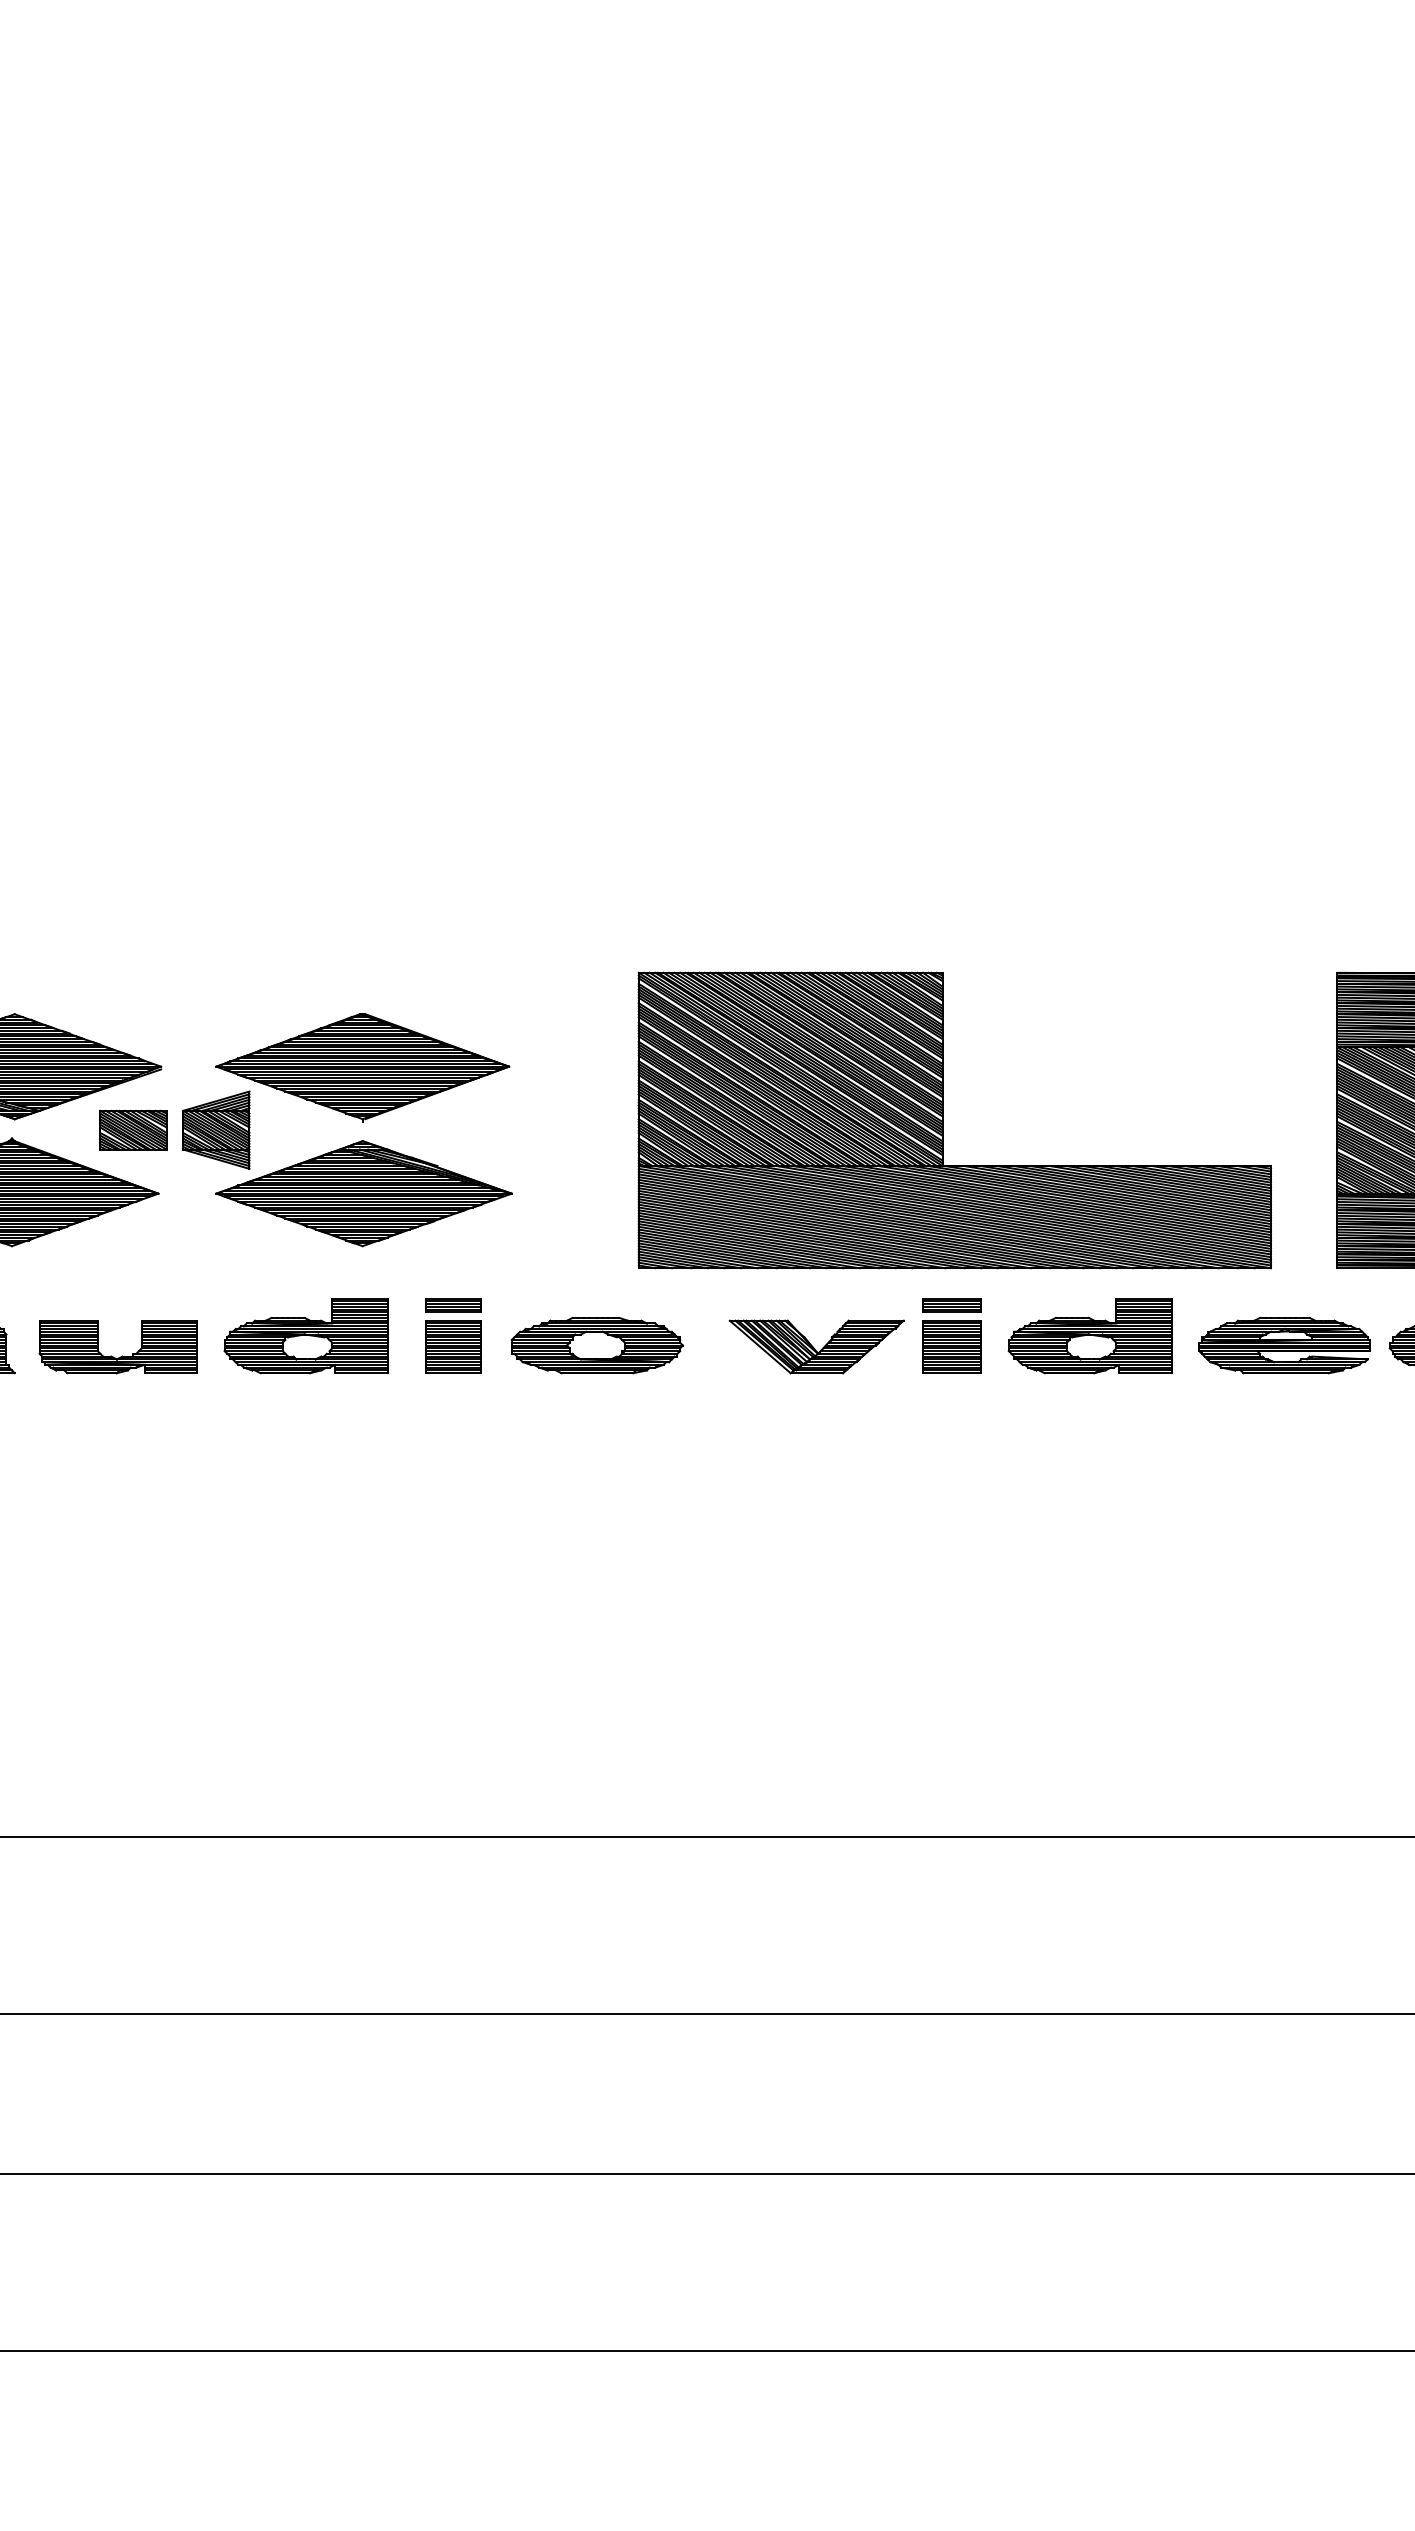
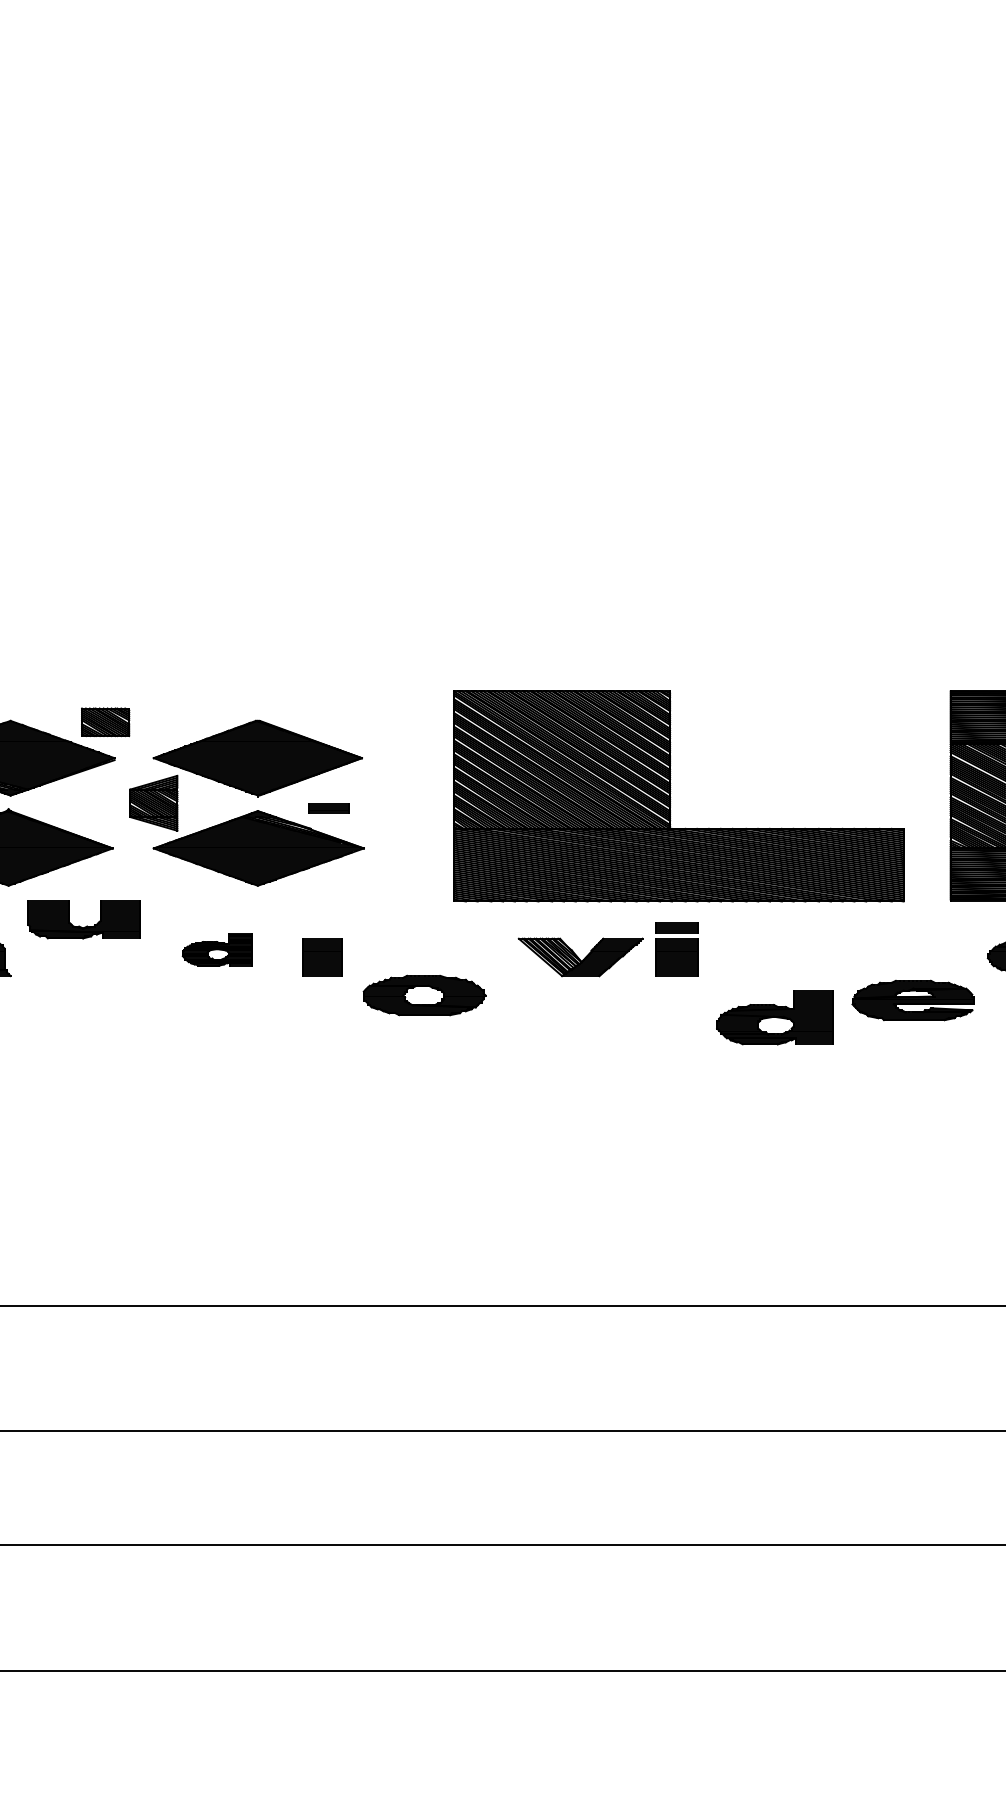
part: (133, 1129) -> (105, 721), moved
part: (453, 1305) -> (328, 808), moved
part: (305, 1336) -> (217, 949), size x0.6
part: (1089, 1336) -> (774, 1018), moved
part: (597, 1345) -> (424, 995), moved
part: (1284, 1345) -> (913, 1000), moved
part: (122, 1355) -> (87, 925), moved

